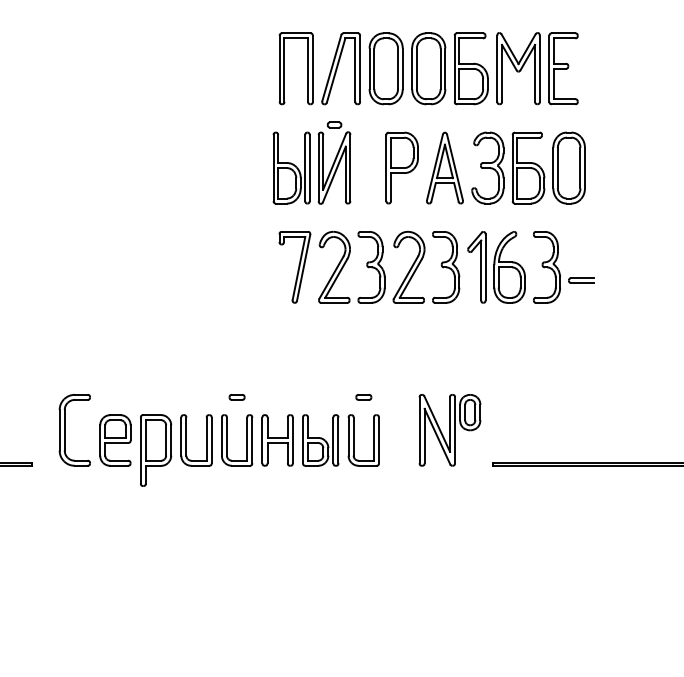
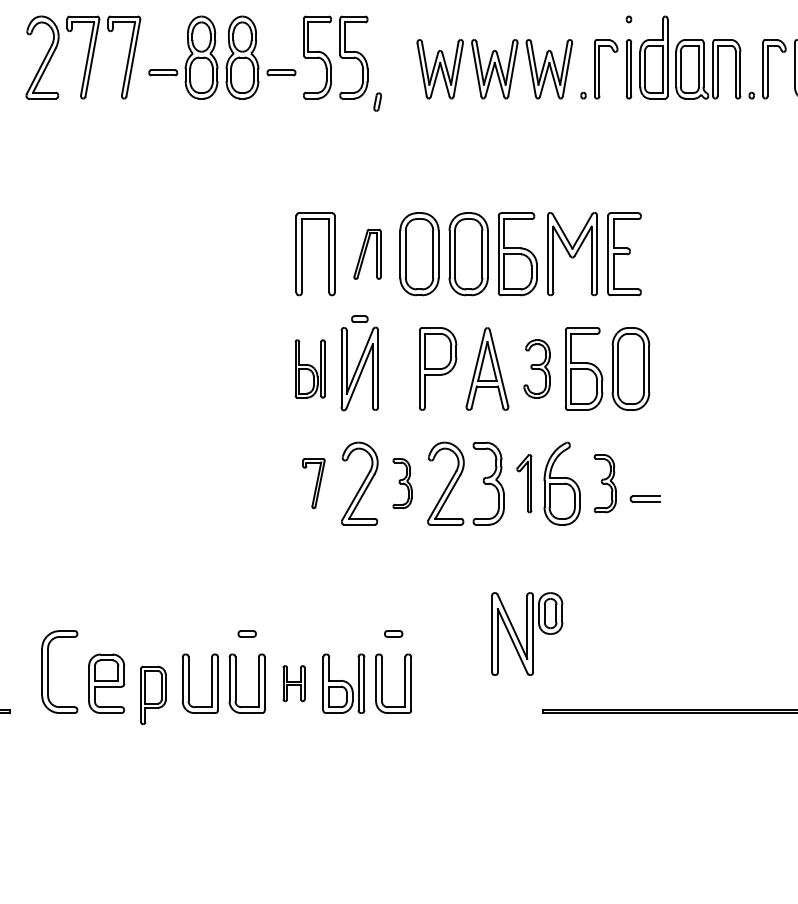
part: (341, 69) -> (367, 254), size x0.6
part: (290, 167) -> (309, 368), size x0.7
part: (487, 167) -> (536, 368), size x0.7
part: (294, 267) -> (313, 483), size x0.6
part: (371, 267) -> (402, 483), size x0.6
part: (477, 267) -> (524, 483), size x0.7
part: (547, 267) -> (605, 483), size x0.7
part: (450, 429) -> (527, 633), moved
part: (277, 440) -> (293, 683), size x0.6
part: (156, 450) -> (153, 695), size x0.7

